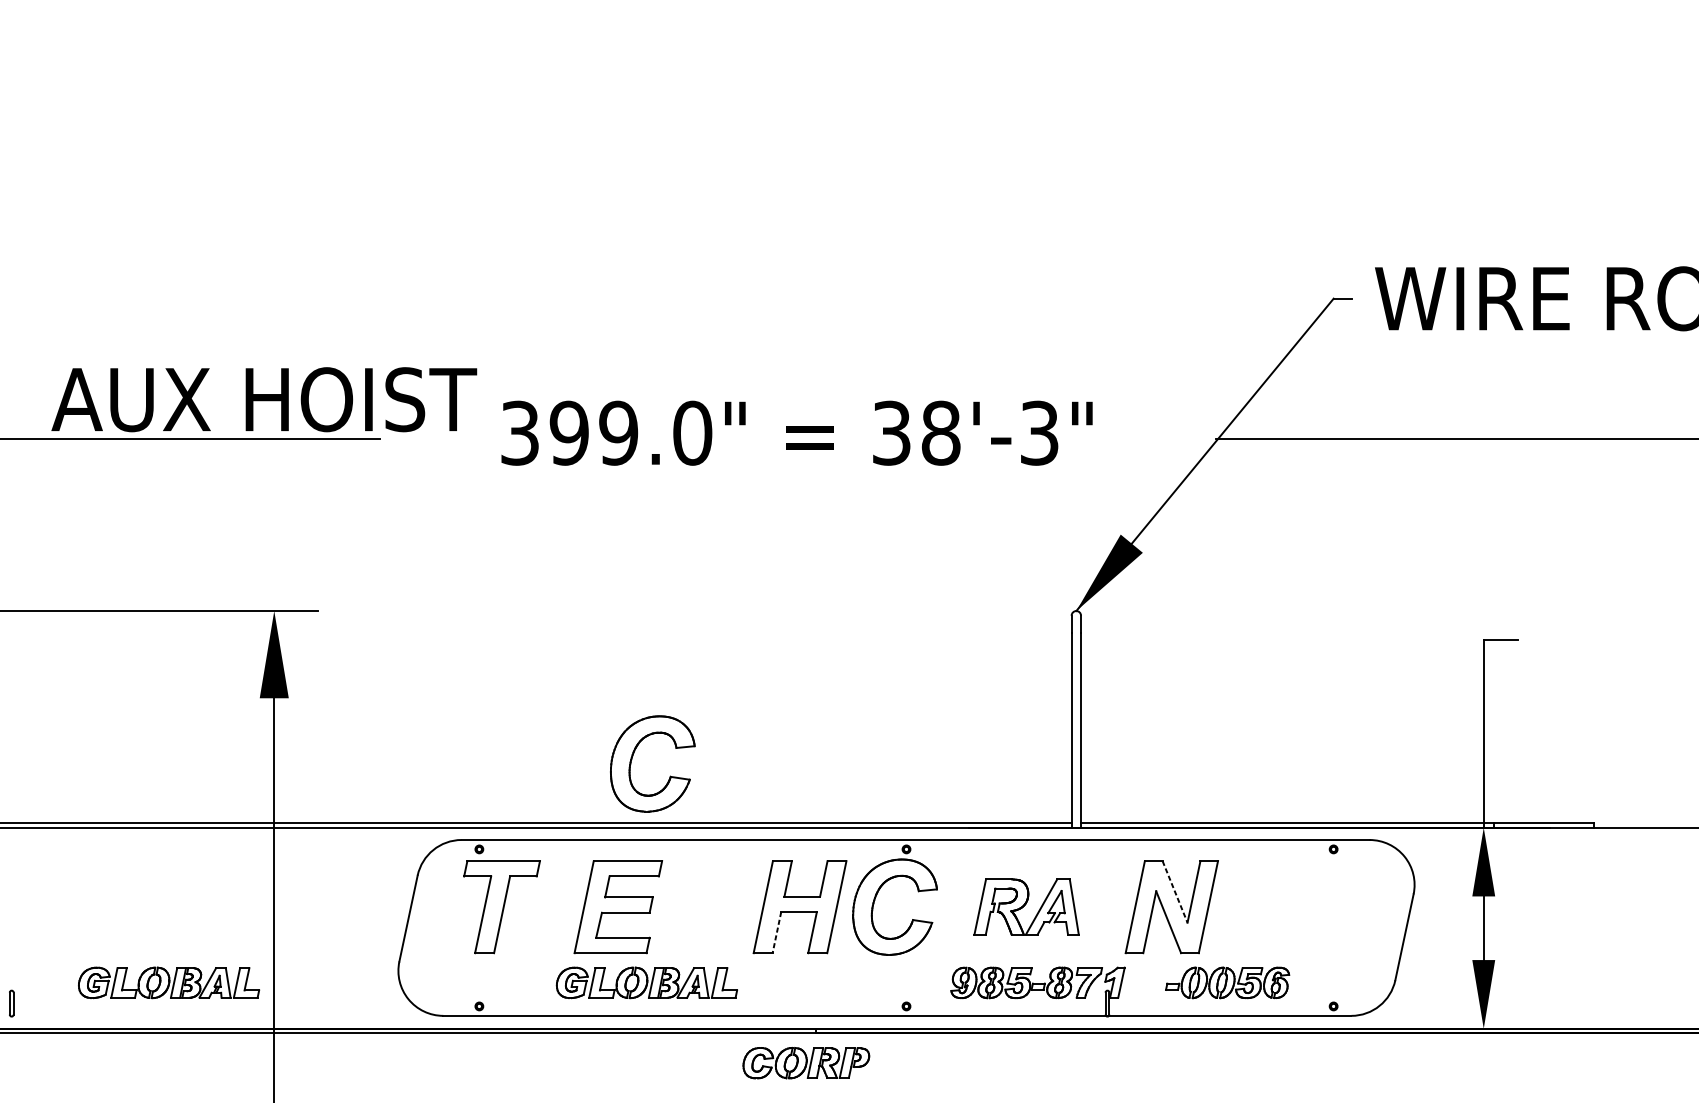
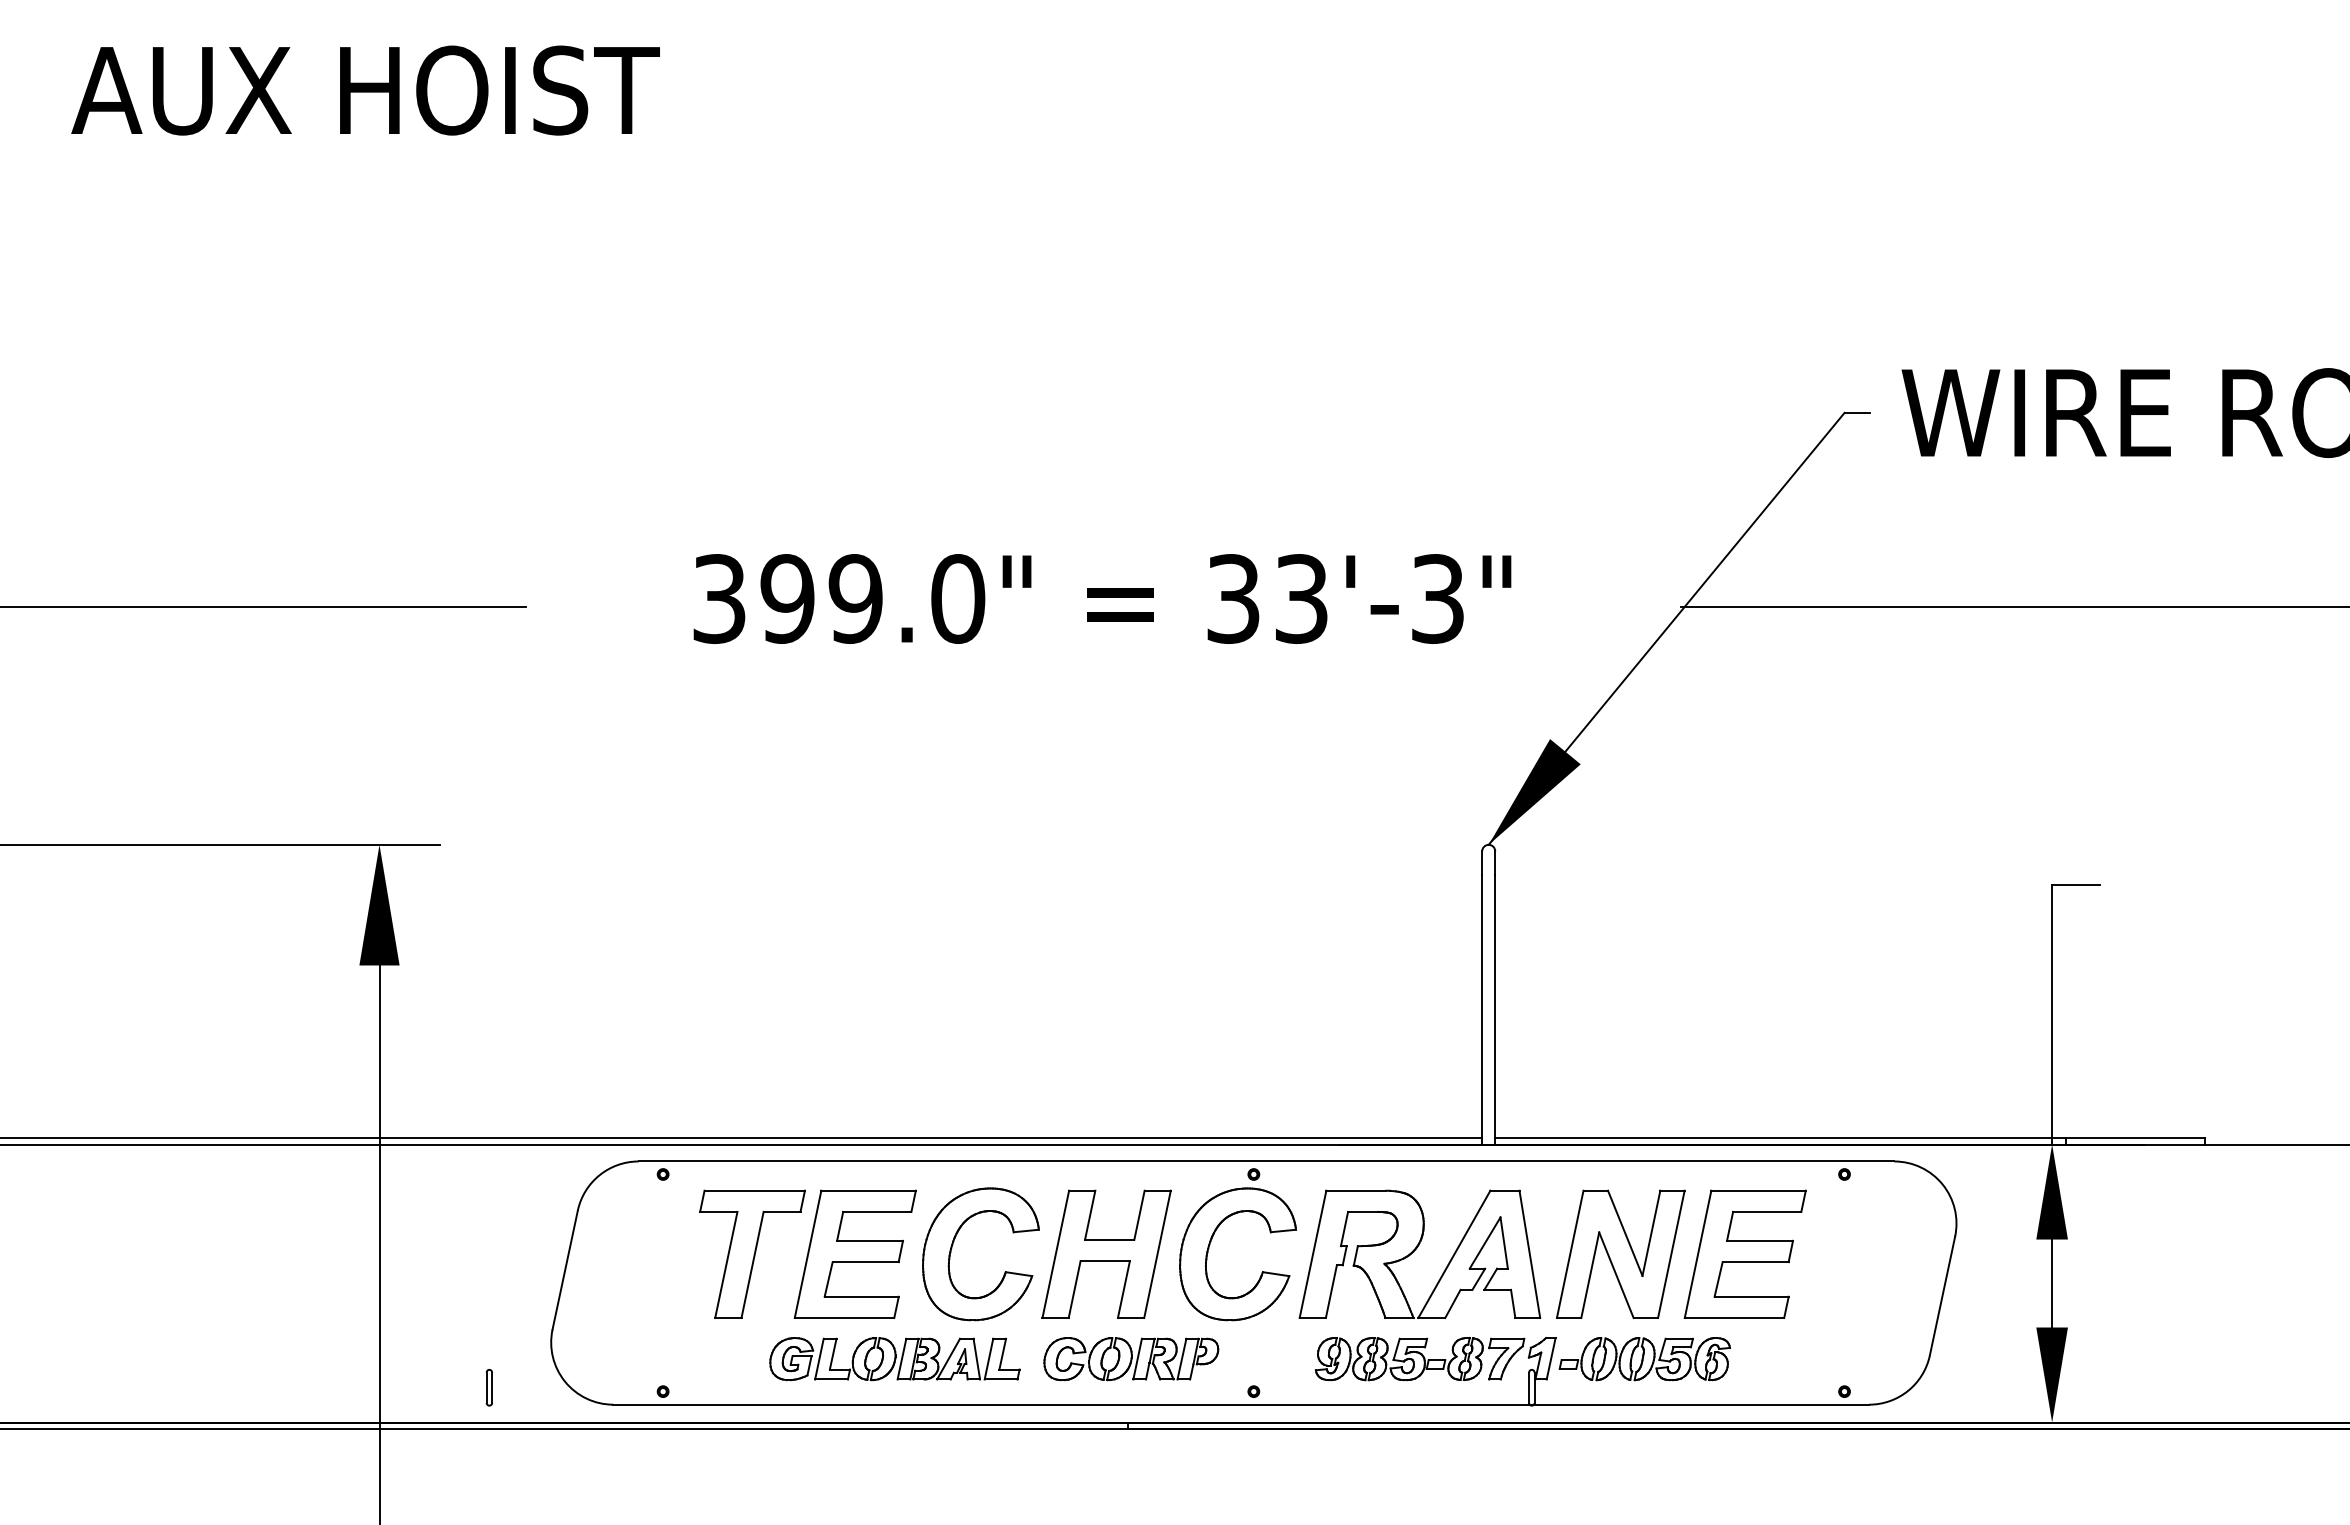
text: (264, 399) -> (365, 90), moved
text: (940, 432) -> (1301, 598), 38'-3" -> 33'-3"
part: (632, 759) -> (952, 1248), moved
line: (1175, 892) -> (1625, 1233), dashed -> solid
part: (502, 906) -> (752, 1253), moved
part: (1026, 906) -> (1419, 1253), size x1.67
part: (1261, 906) -> (1744, 1253), added
line: (776, 933) -> (1074, 1290), dashed -> solid
part: (168, 983) -> (233, 1359), removed
part: (1227, 983) -> (1644, 1359), moved
part: (11, 1003) -> (488, 1387), moved
part: (806, 1063) -> (1131, 1359), moved

